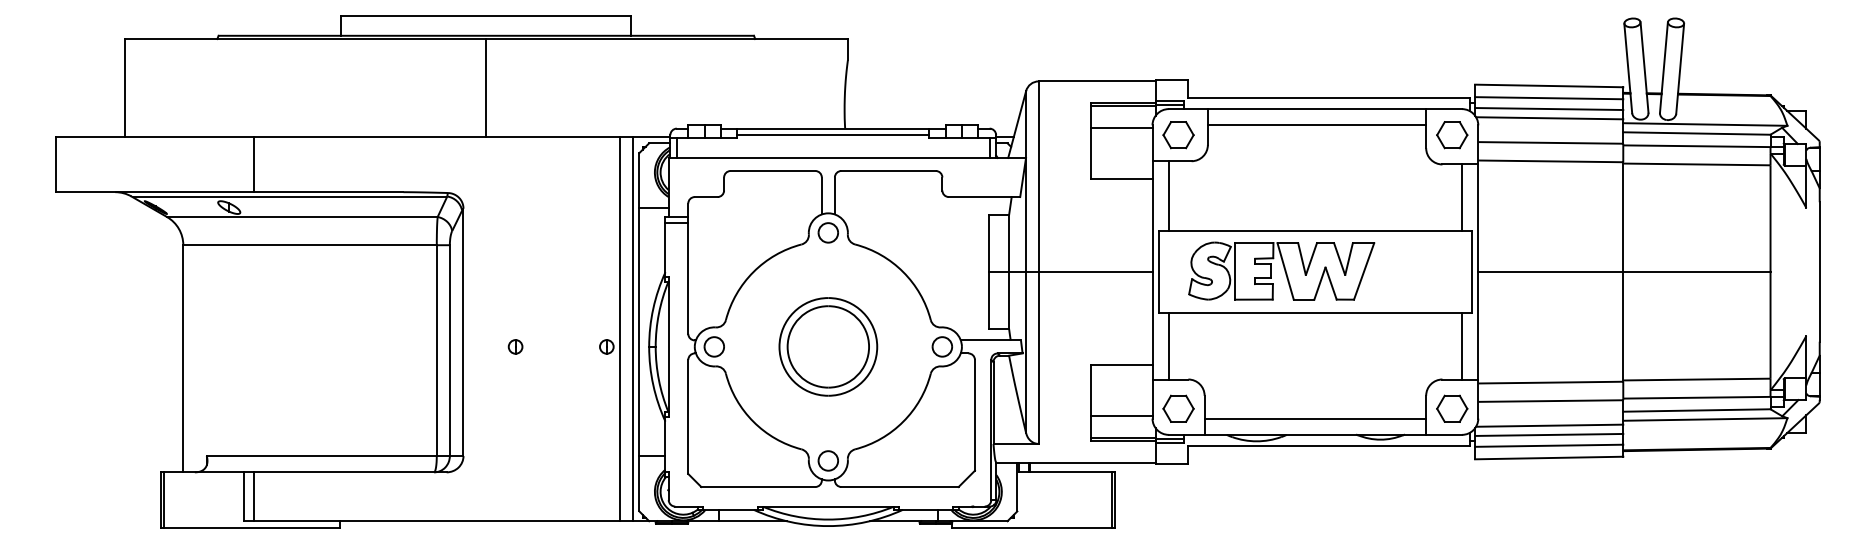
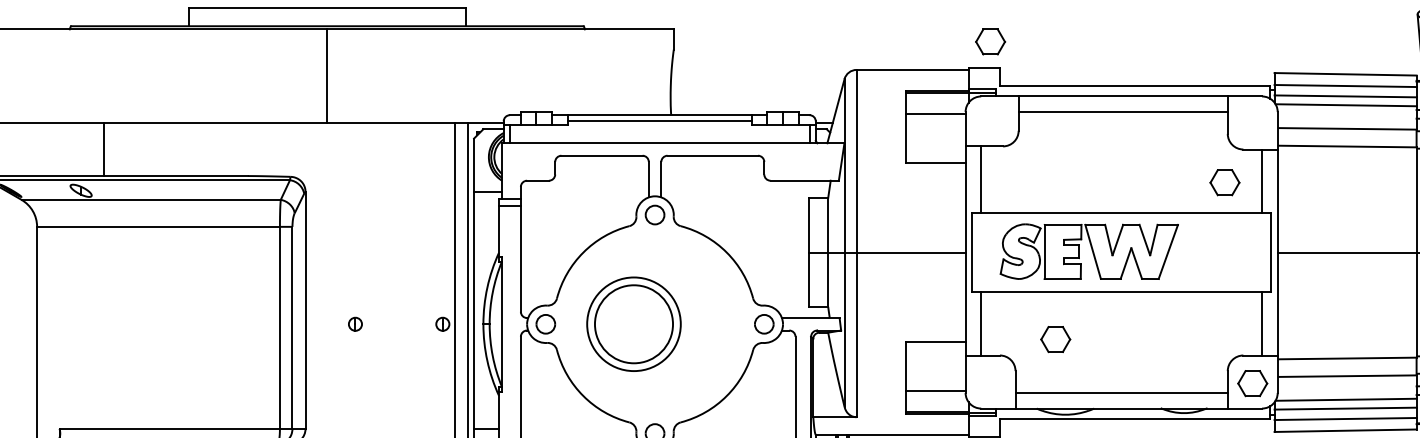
part: (1178, 135) -> (990, 42), moved
part: (1452, 135) -> (1225, 183), moved
part: (828, 346) -> (634, 323), moved
part: (1178, 408) -> (1055, 339), moved

